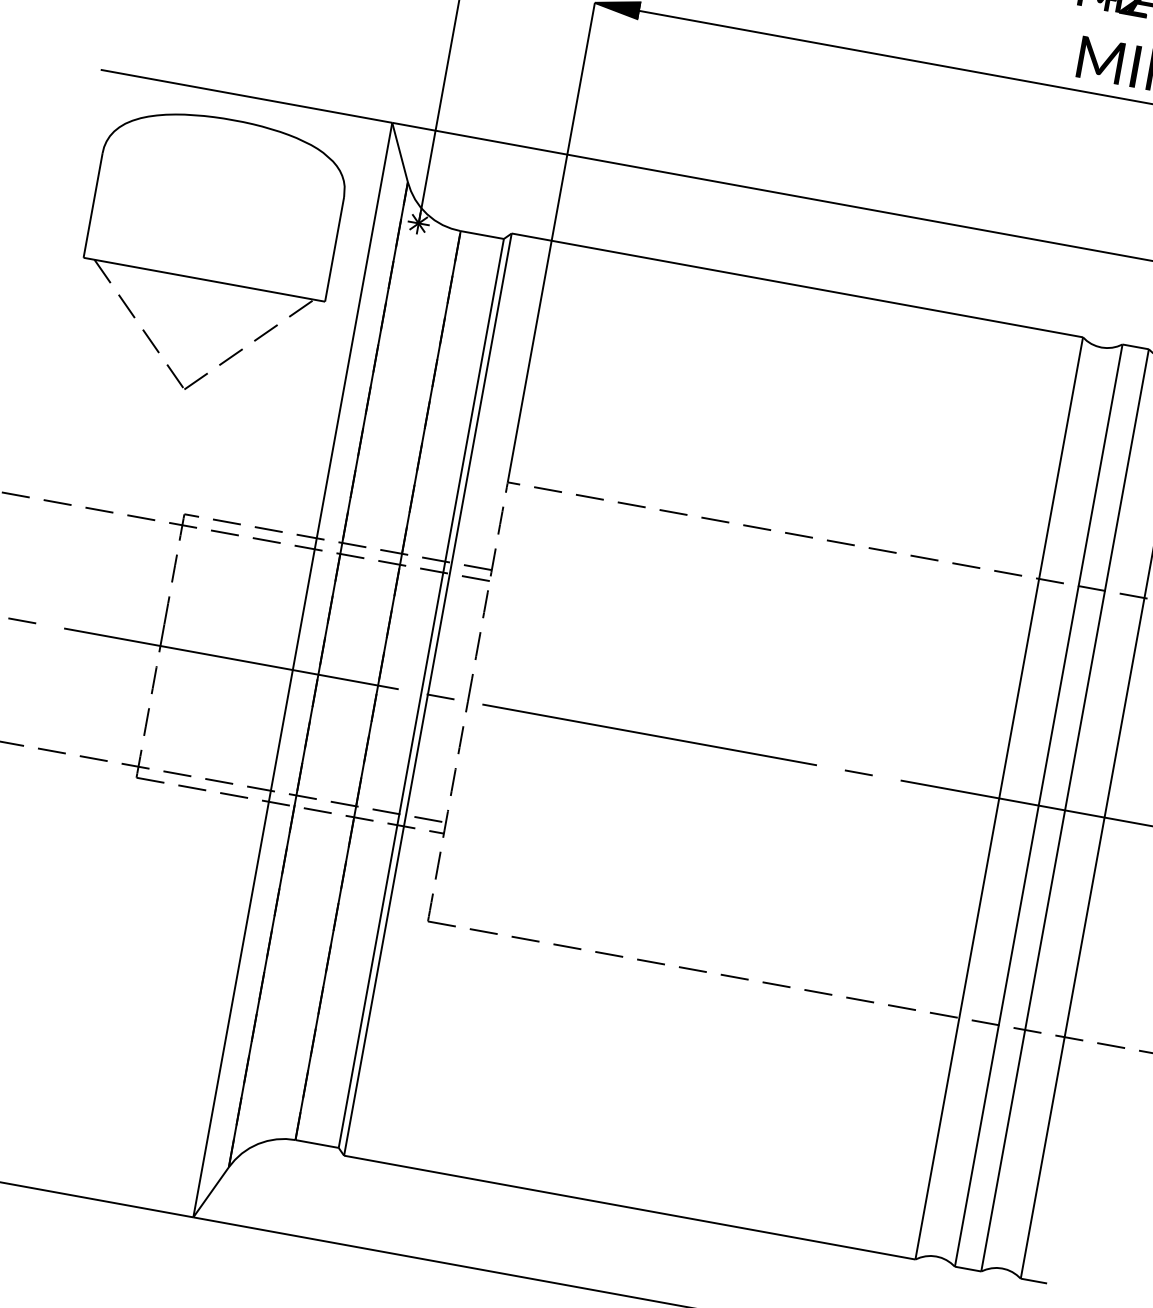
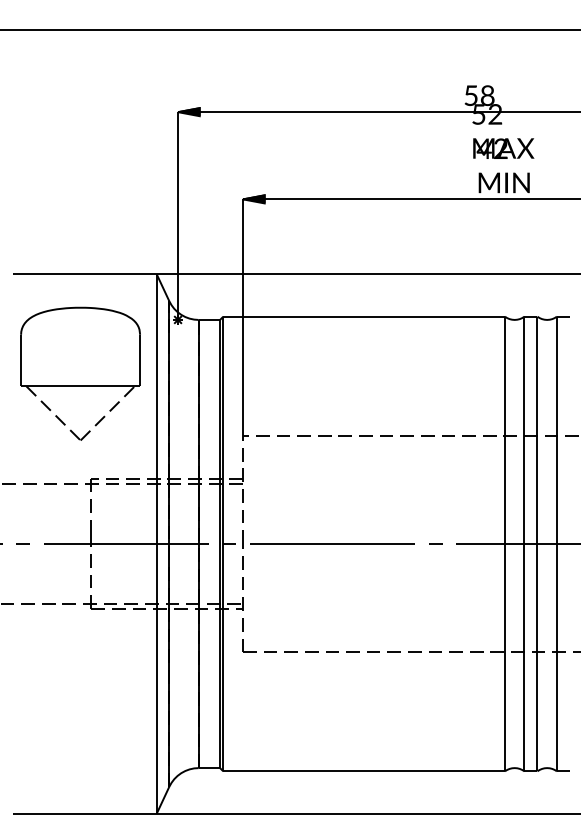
part: (208, 253) -> (80, 373), moved

